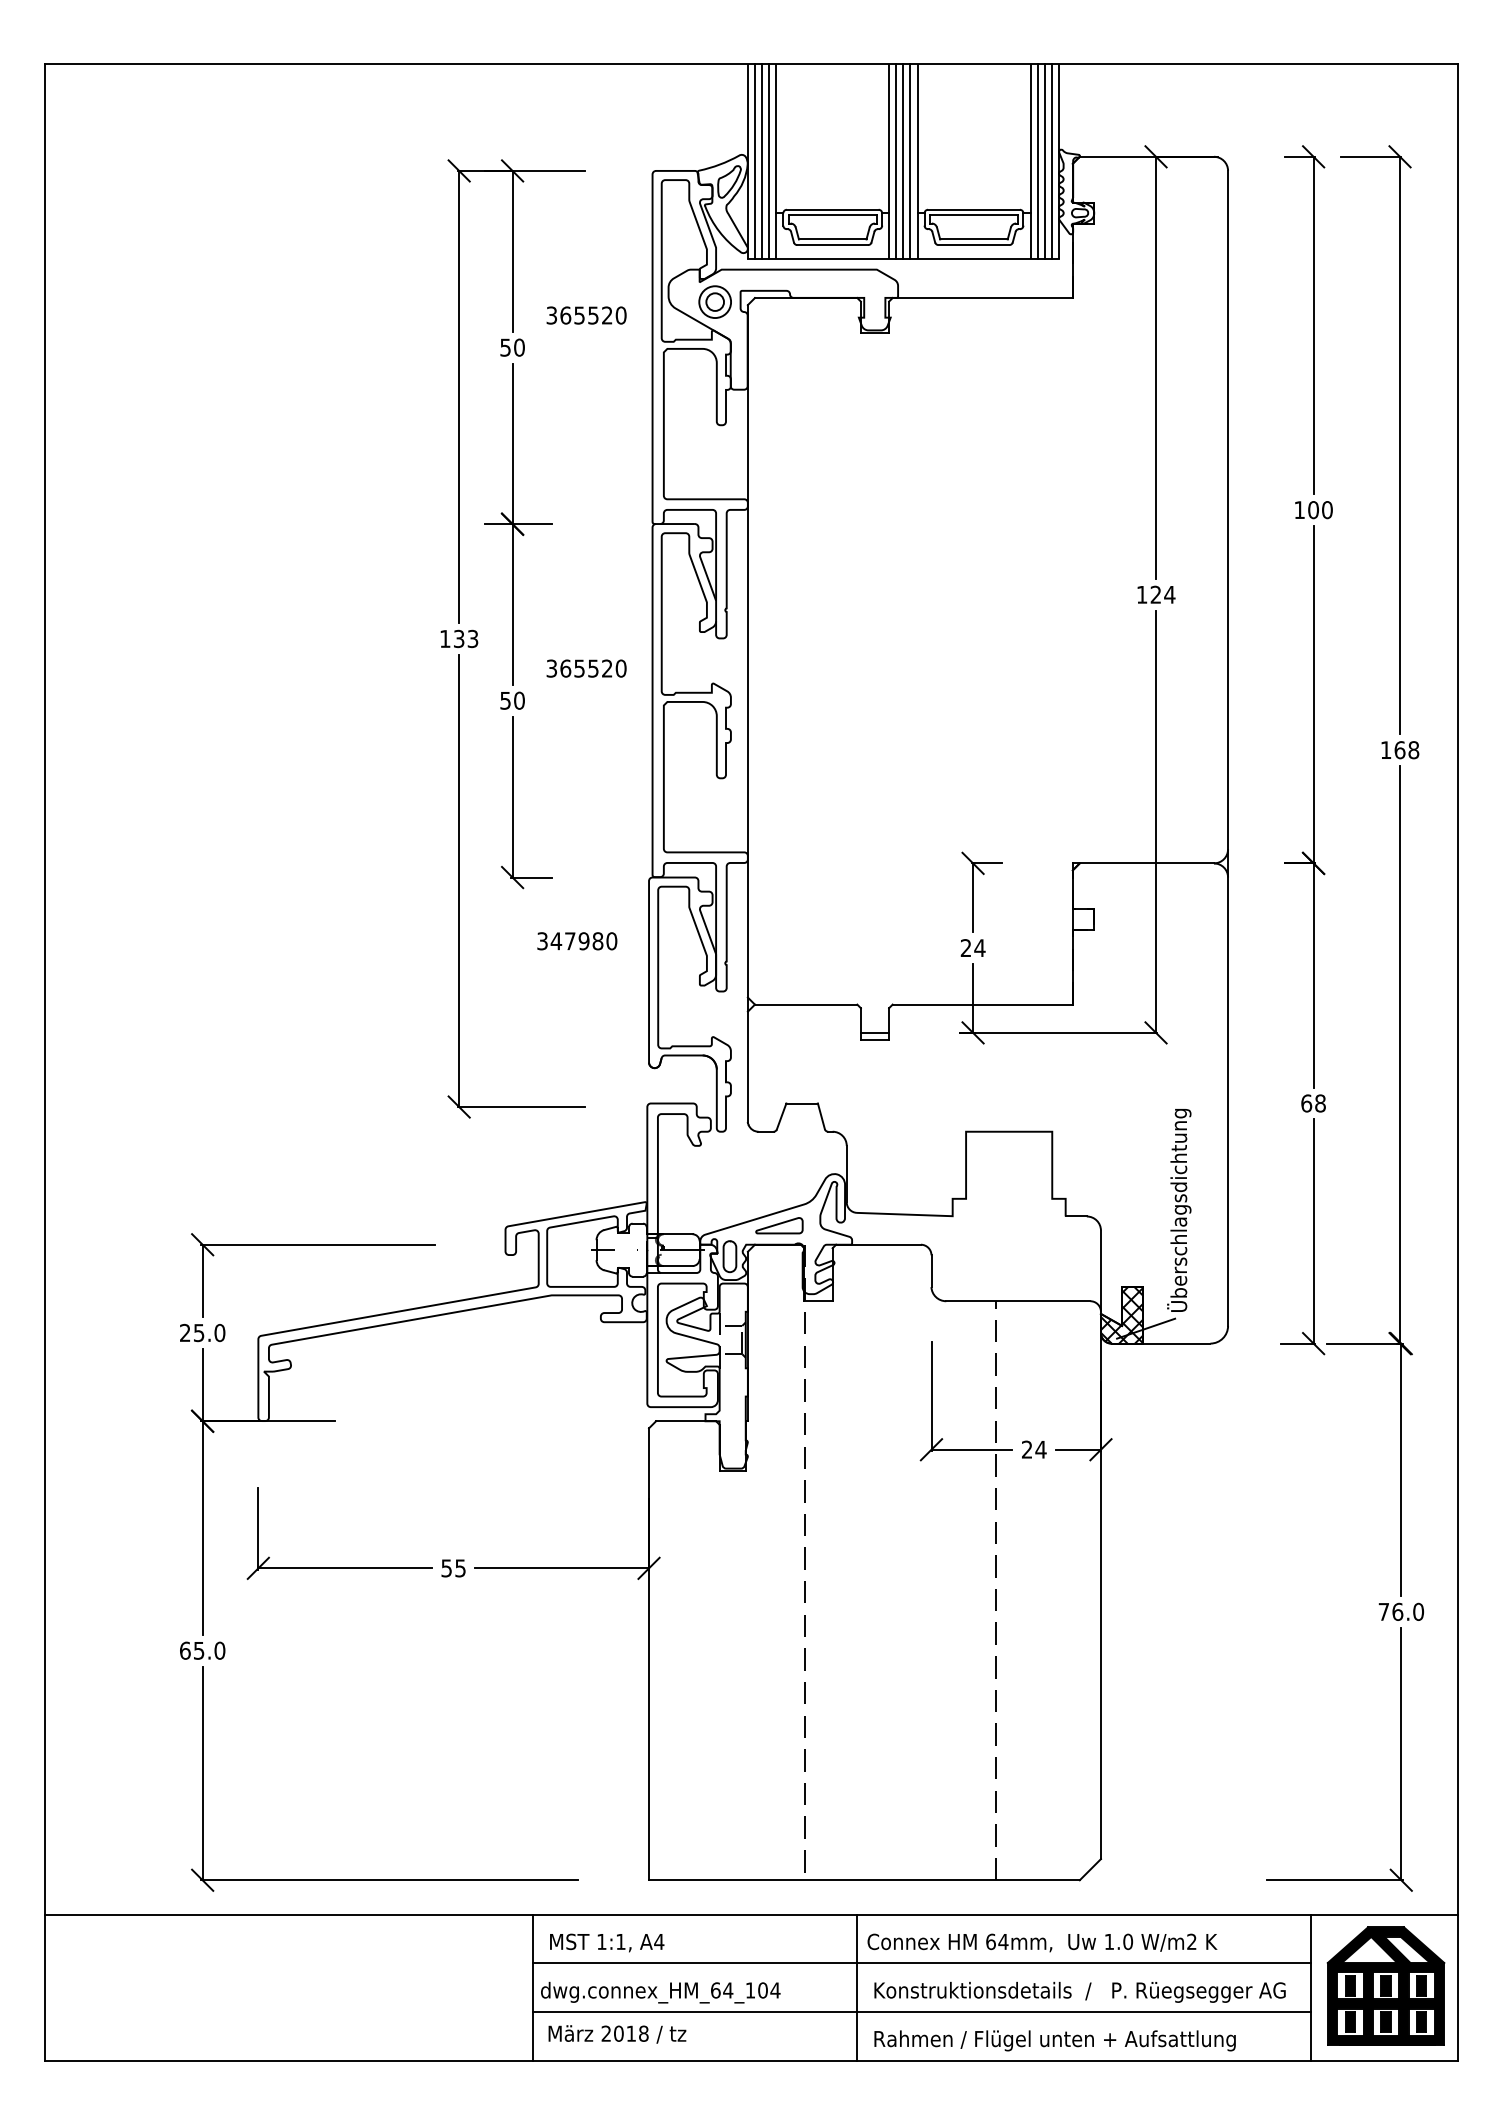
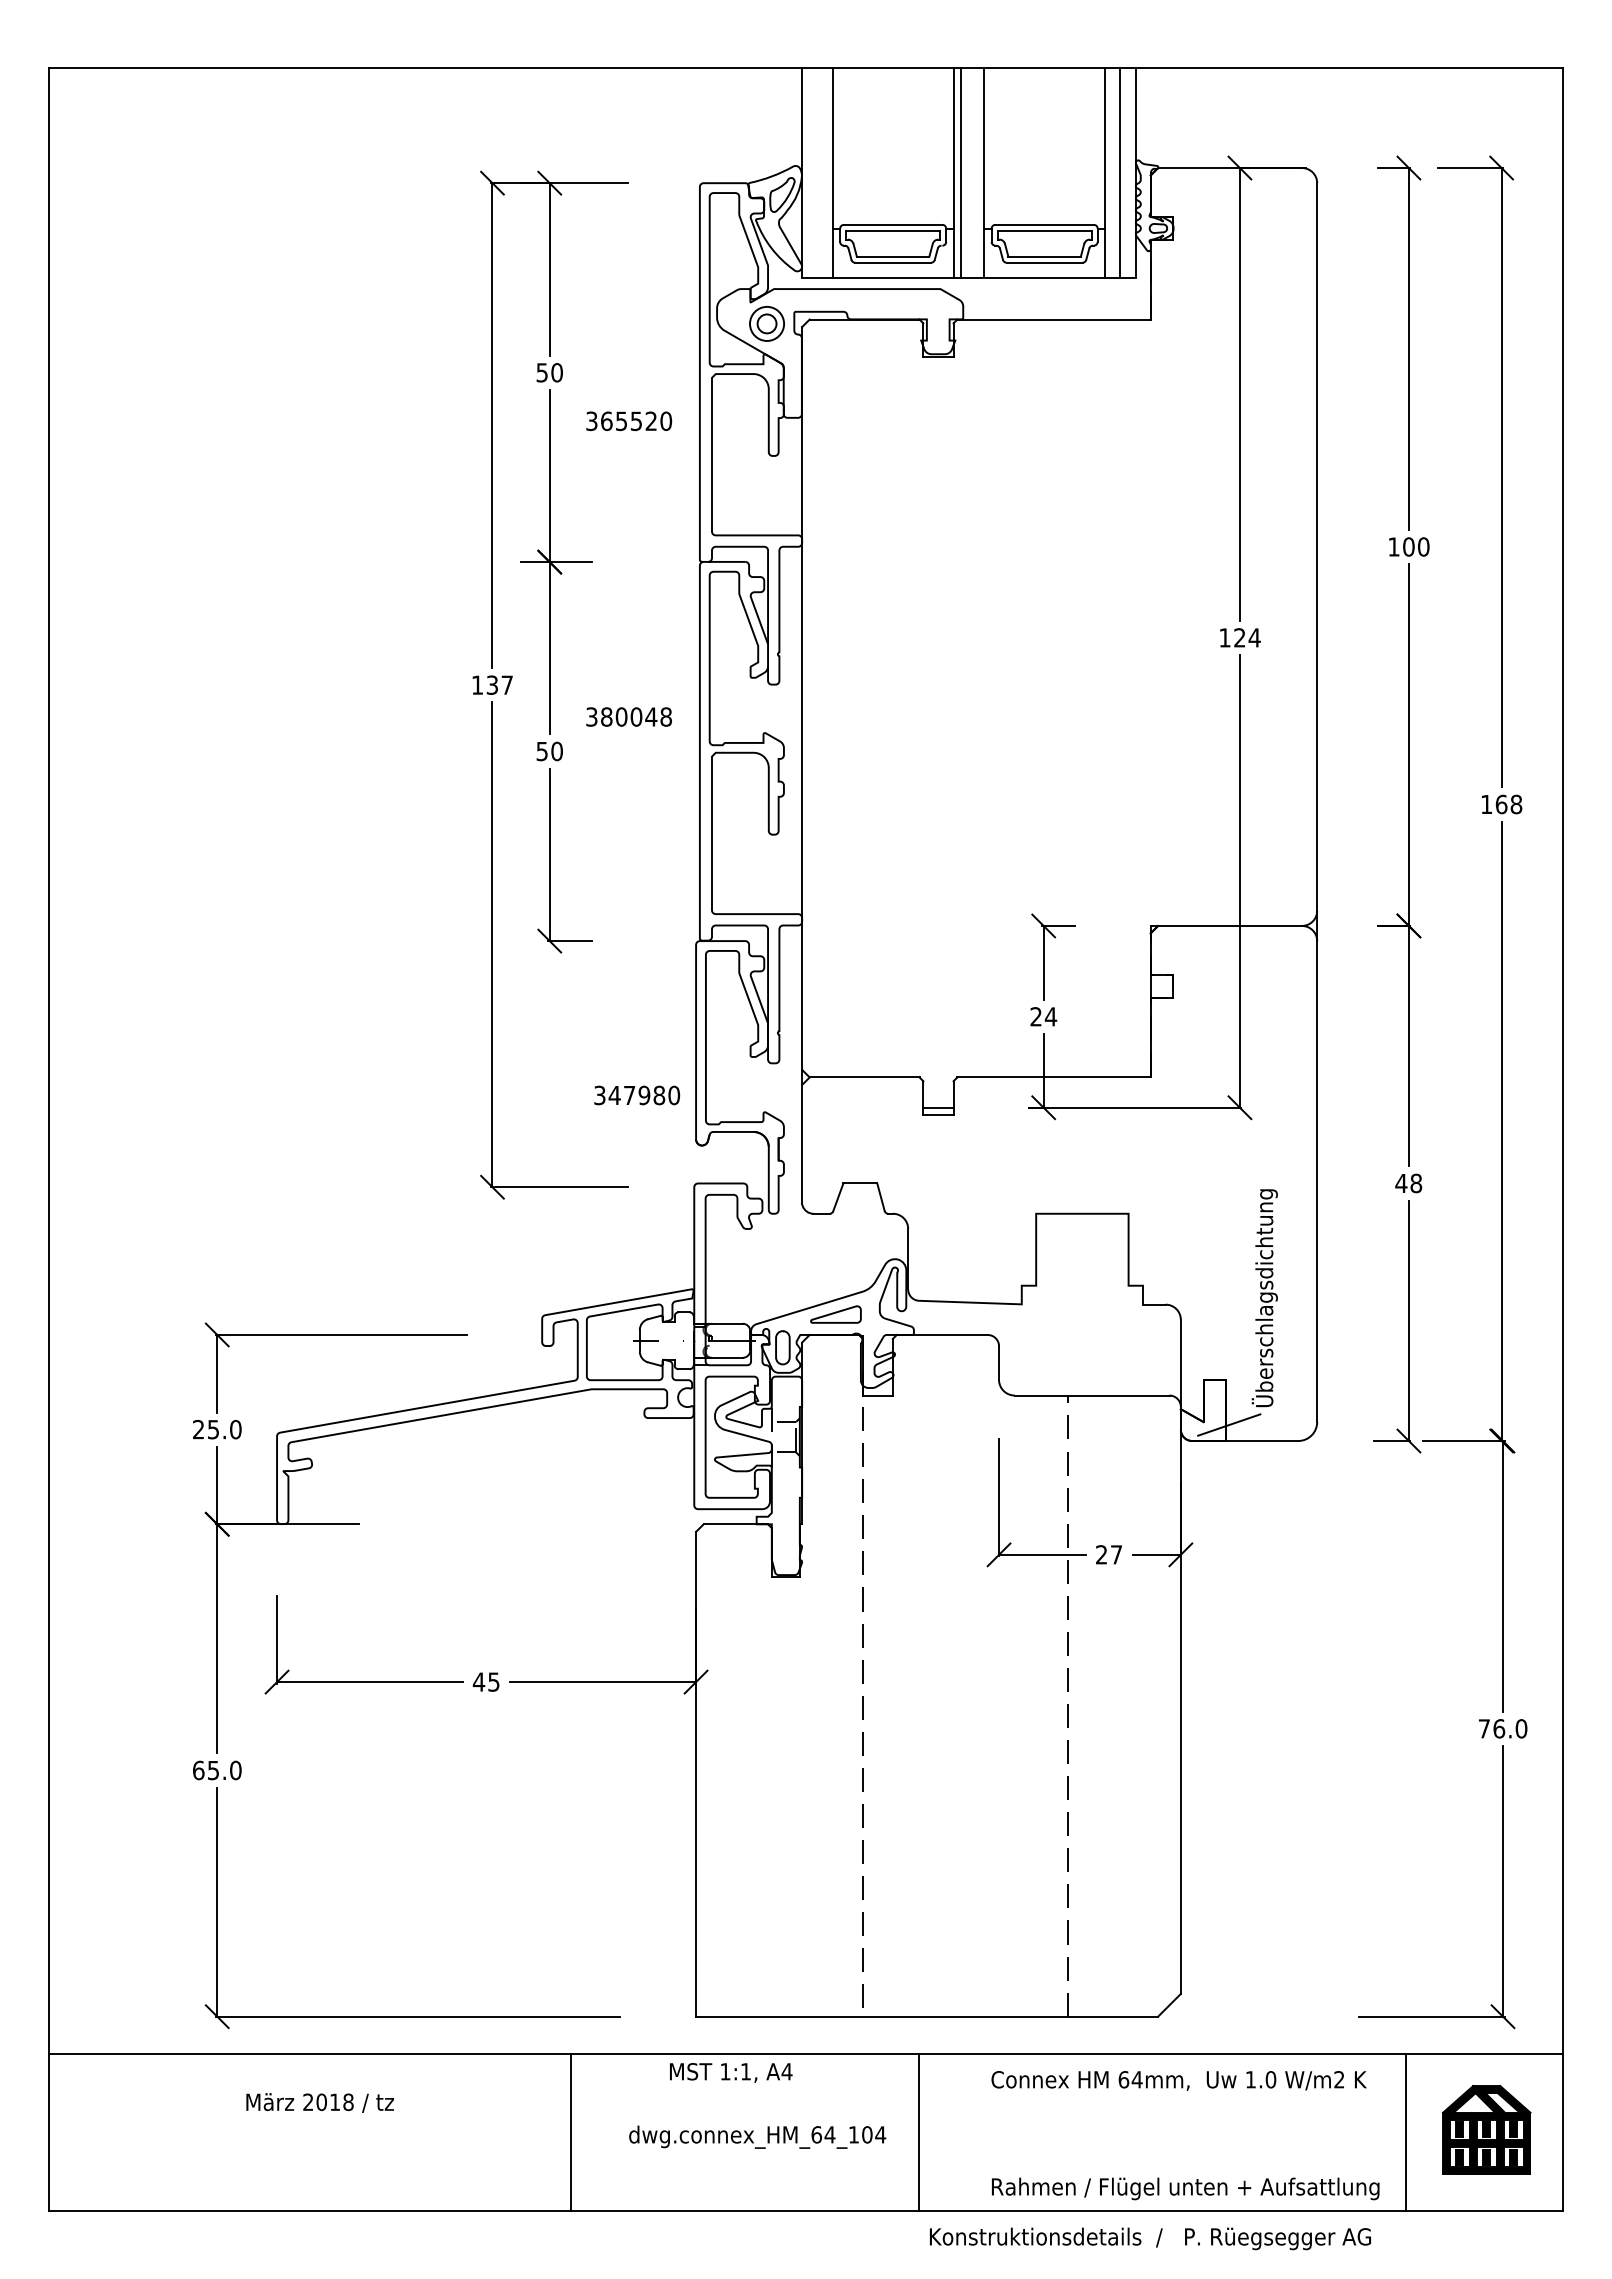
line: (754, 160) -> (809, 172), removed
line: (762, 160) -> (817, 172), removed
line: (769, 160) -> (825, 172), removed
line: (902, 160) -> (968, 172), removed
line: (910, 160) -> (976, 172), removed
line: (1037, 160) -> (1112, 172), removed
line: (1051, 160) -> (1127, 172), removed
text: (586, 315) -> (629, 421), moved
text: (472, 638) -> (506, 684), 133 -> 137
text: (593, 668) -> (636, 716), 365520 -> 380048
text: (577, 941) -> (637, 1095), moved
text: (1306, 1103) -> (1401, 1183), 68 -> 48
hatch: (1122, 1315) -> (1203, 1410), removed
text: (1040, 1449) -> (1116, 1554), 24 -> 27
text: (446, 1567) -> (478, 1681), 55 -> 45
text: (607, 1942) -> (731, 2072), moved
text: (1041, 1942) -> (1178, 2080), moved
line: (921, 1962) -> (988, 2104), removed
part: (1385, 1985) -> (1486, 2129), size x0.7
text: (660, 1992) -> (757, 2136), moved
text: (1080, 1992) -> (1150, 2238), moved
line: (921, 2011) -> (988, 2157), removed
text: (616, 2033) -> (319, 2102), moved
text: (1054, 2040) -> (1185, 2188), moved

